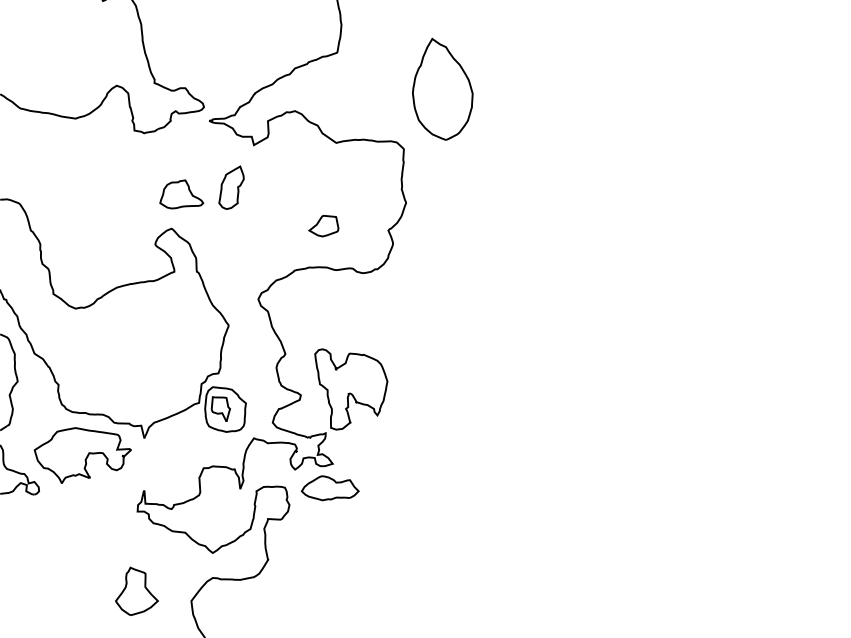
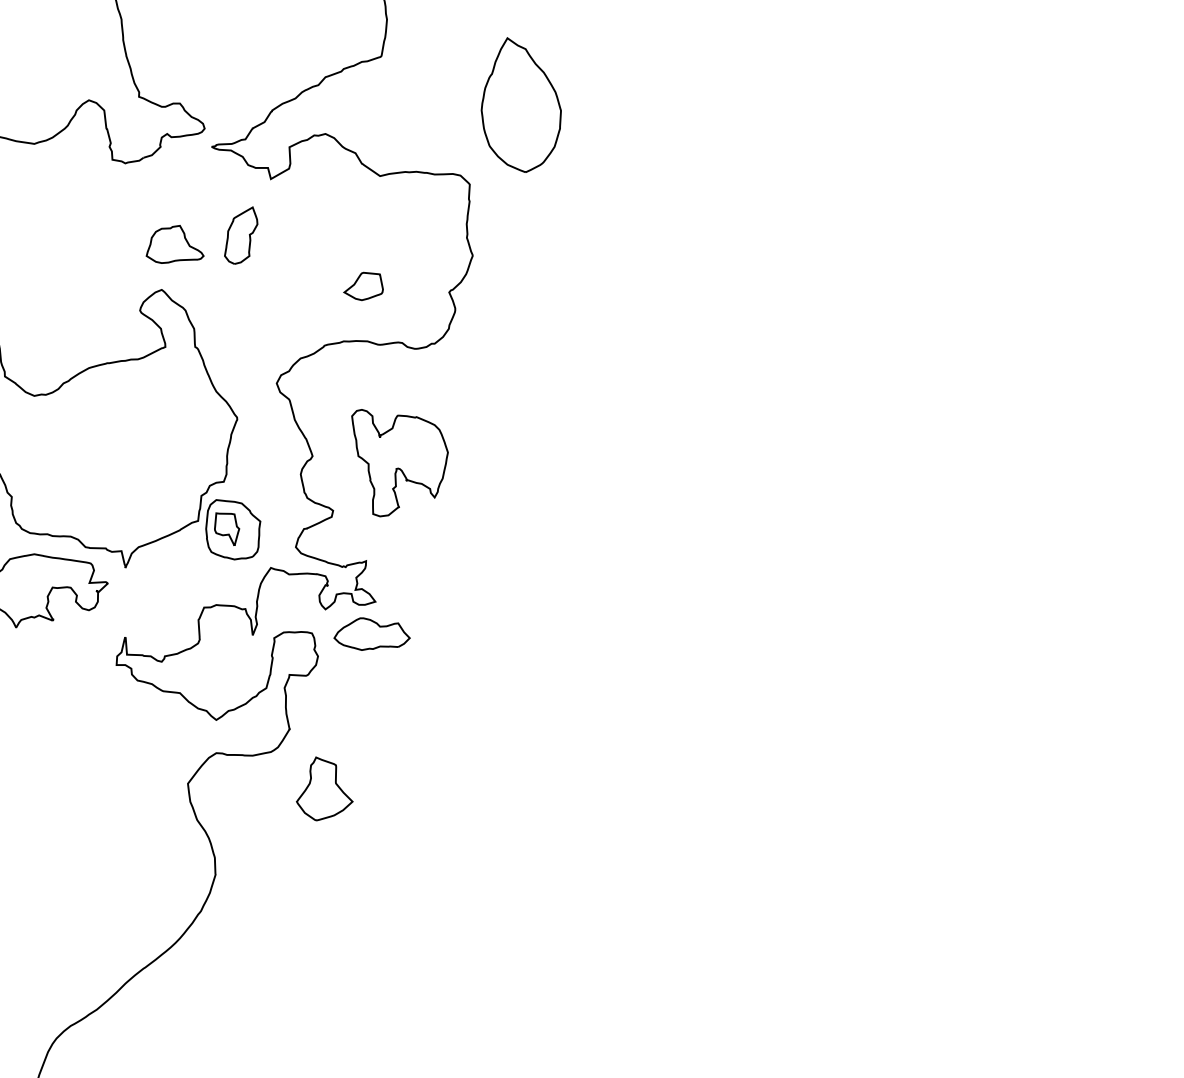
part: (350, 389) -> (399, 463), moved
part: (136, 591) -> (324, 788), moved

